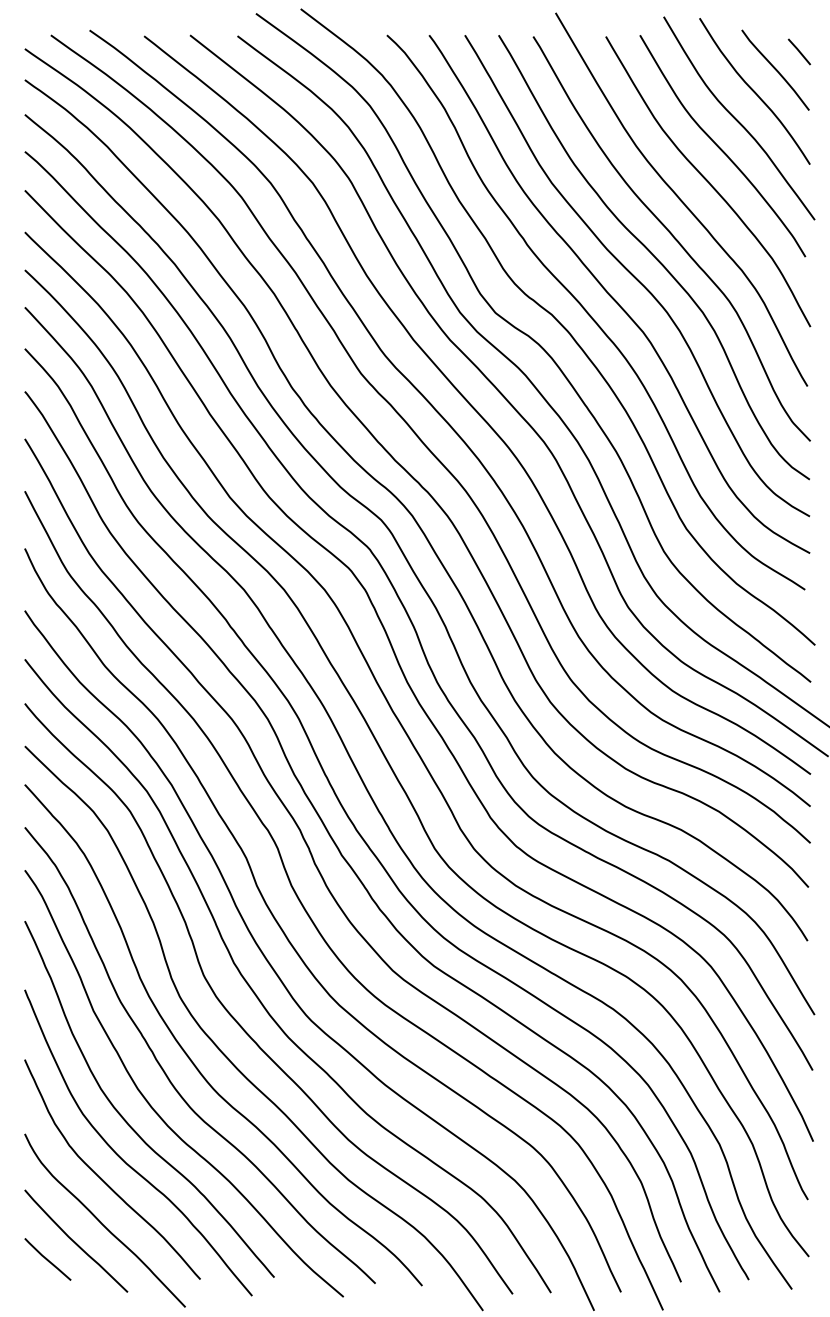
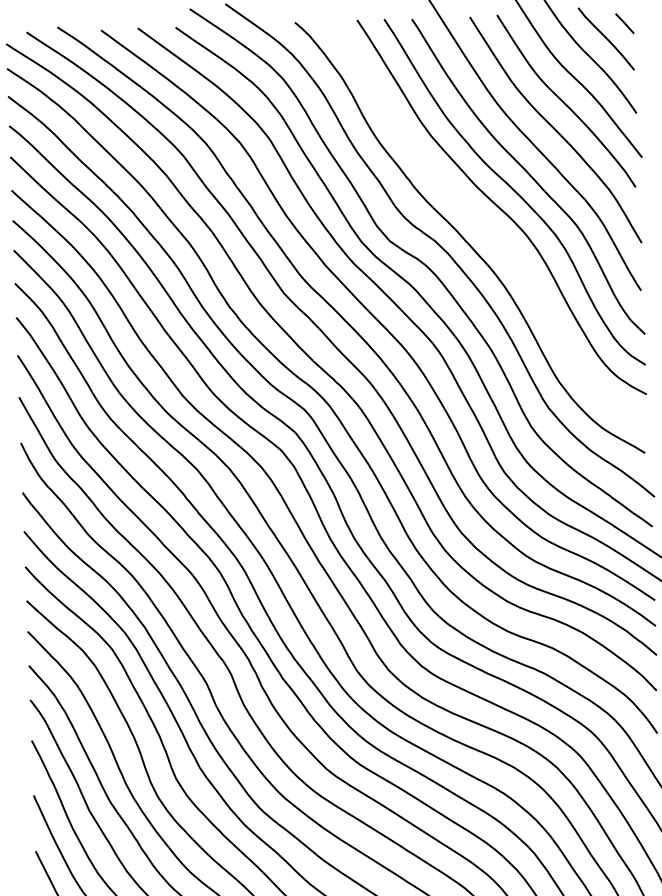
curve: (614, 298) -> (484, 226), removed

